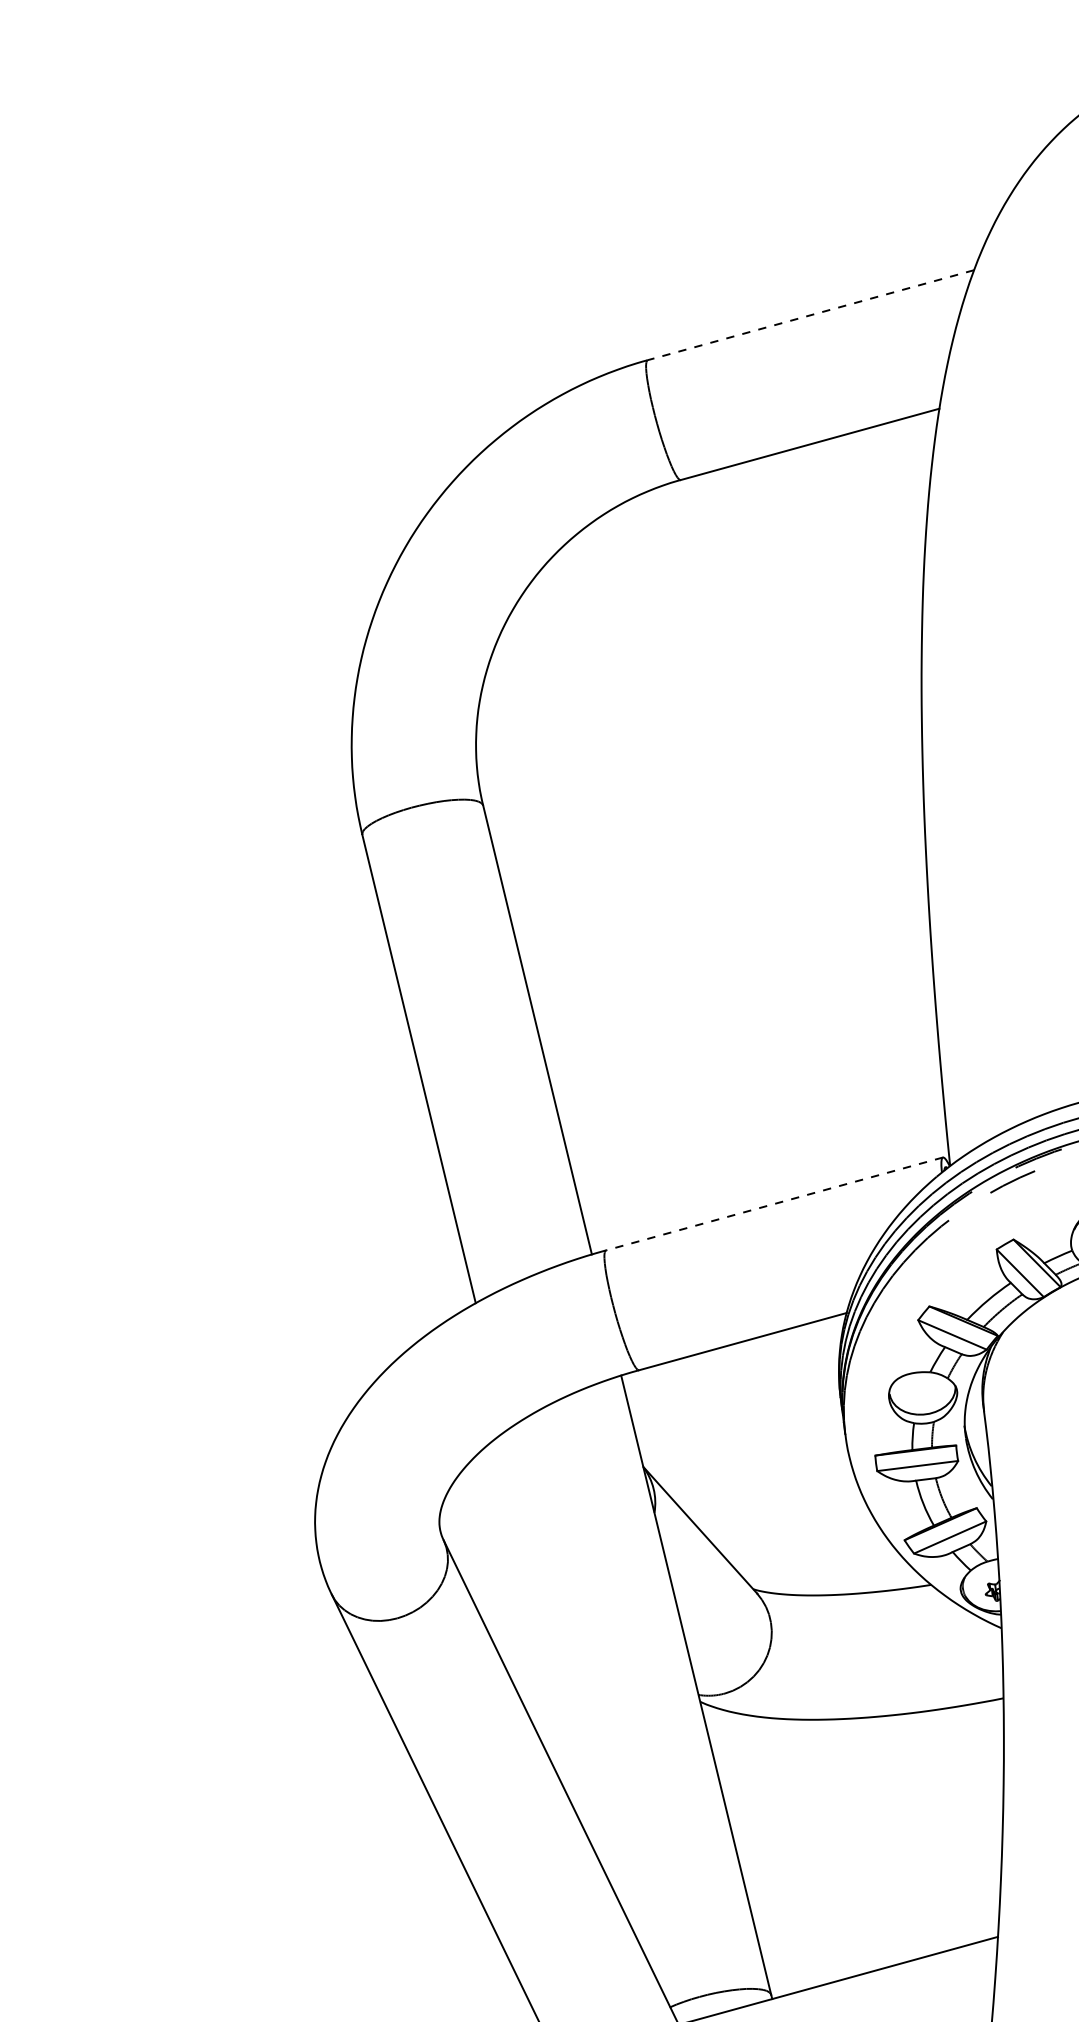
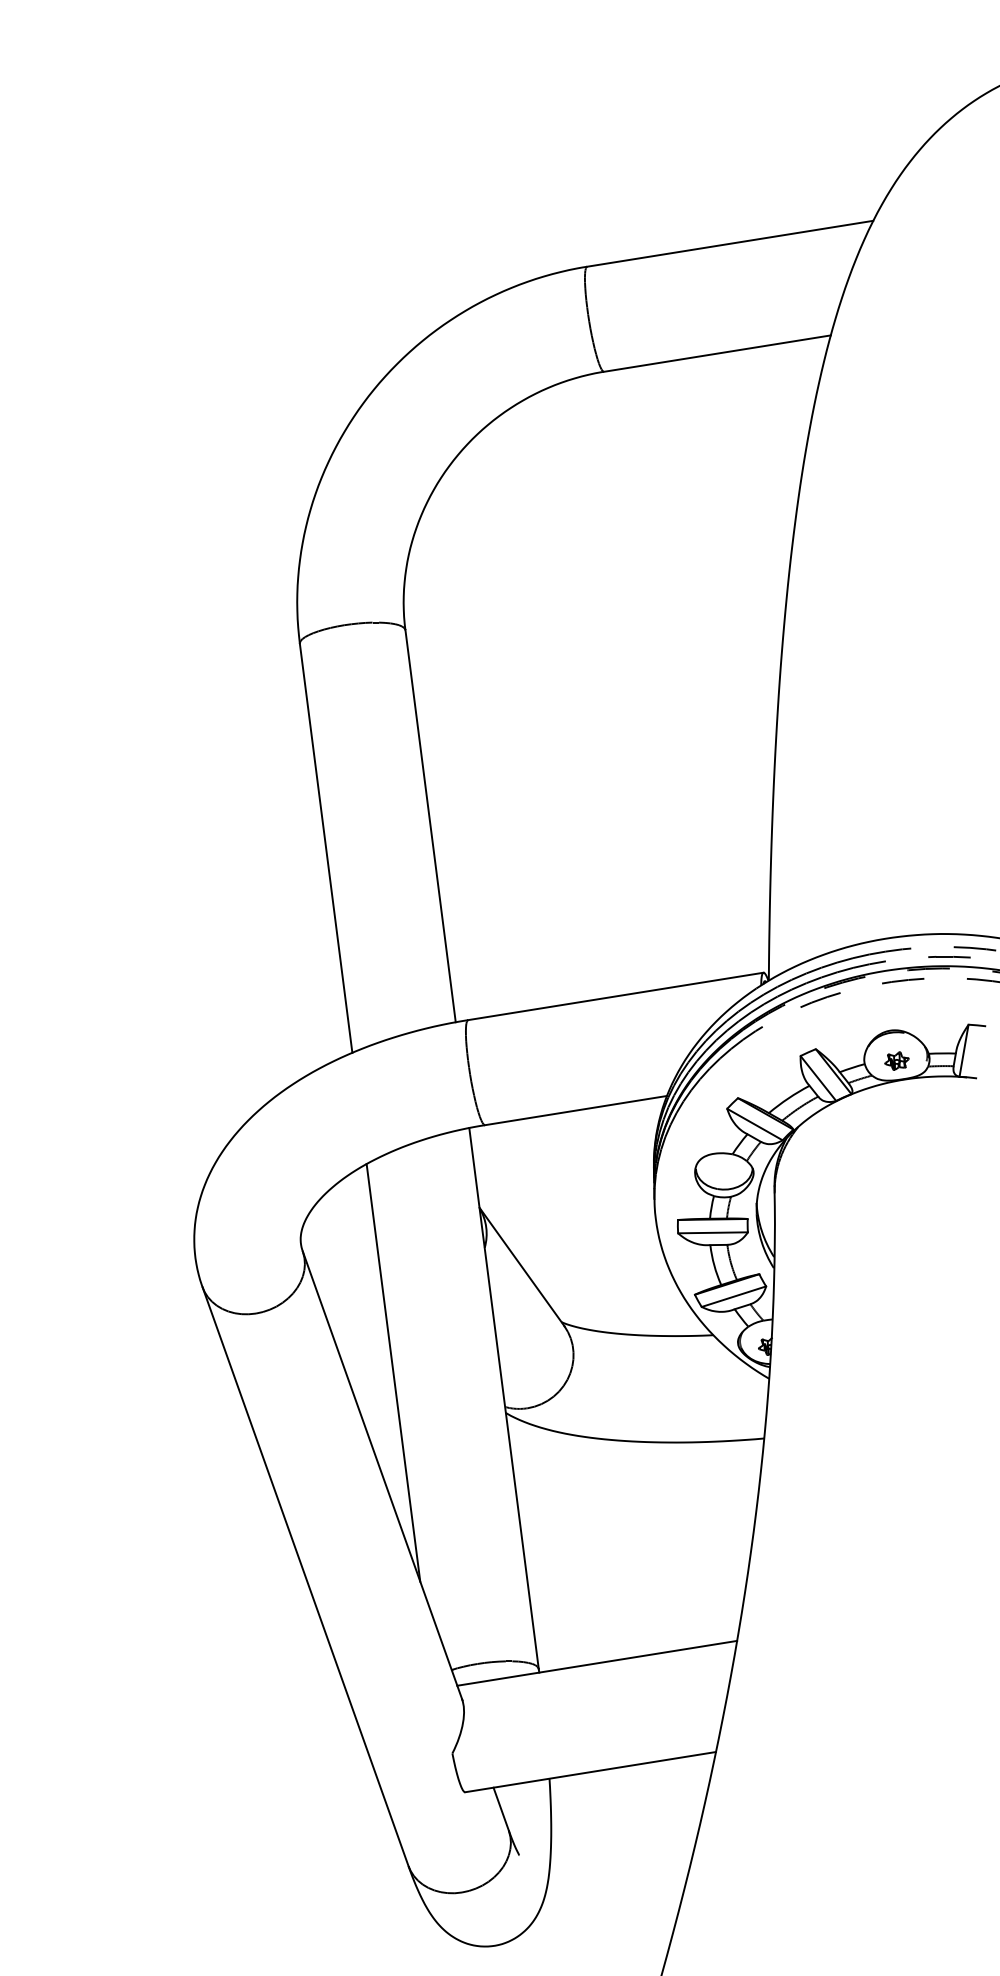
line: (811, 314) -> (730, 243), dashed -> solid
line: (774, 1204) -> (615, 996), dashed -> solid
line: (564, 1669) -> (393, 1372), added

